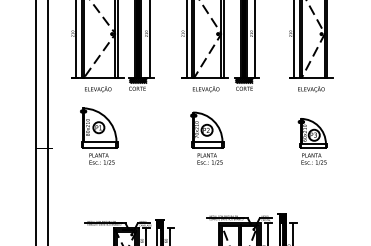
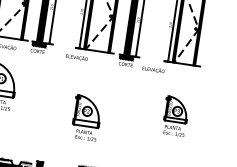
text: (205, 89) -> (76, 57), moved
text: (311, 89) -> (153, 70), moved
part: (207, 137) -> (86, 117), moved

